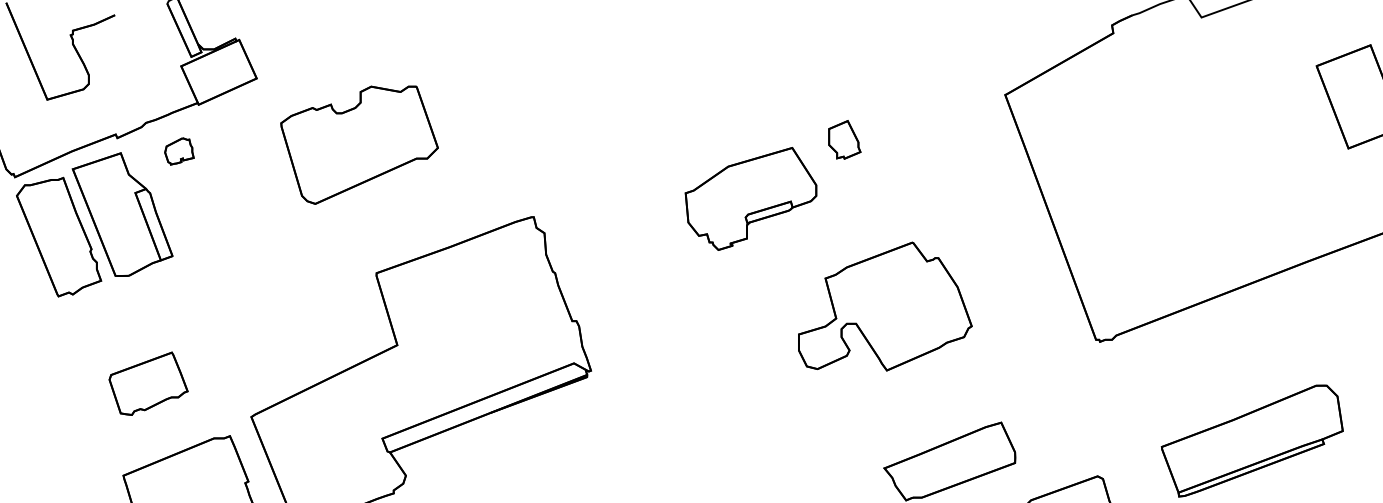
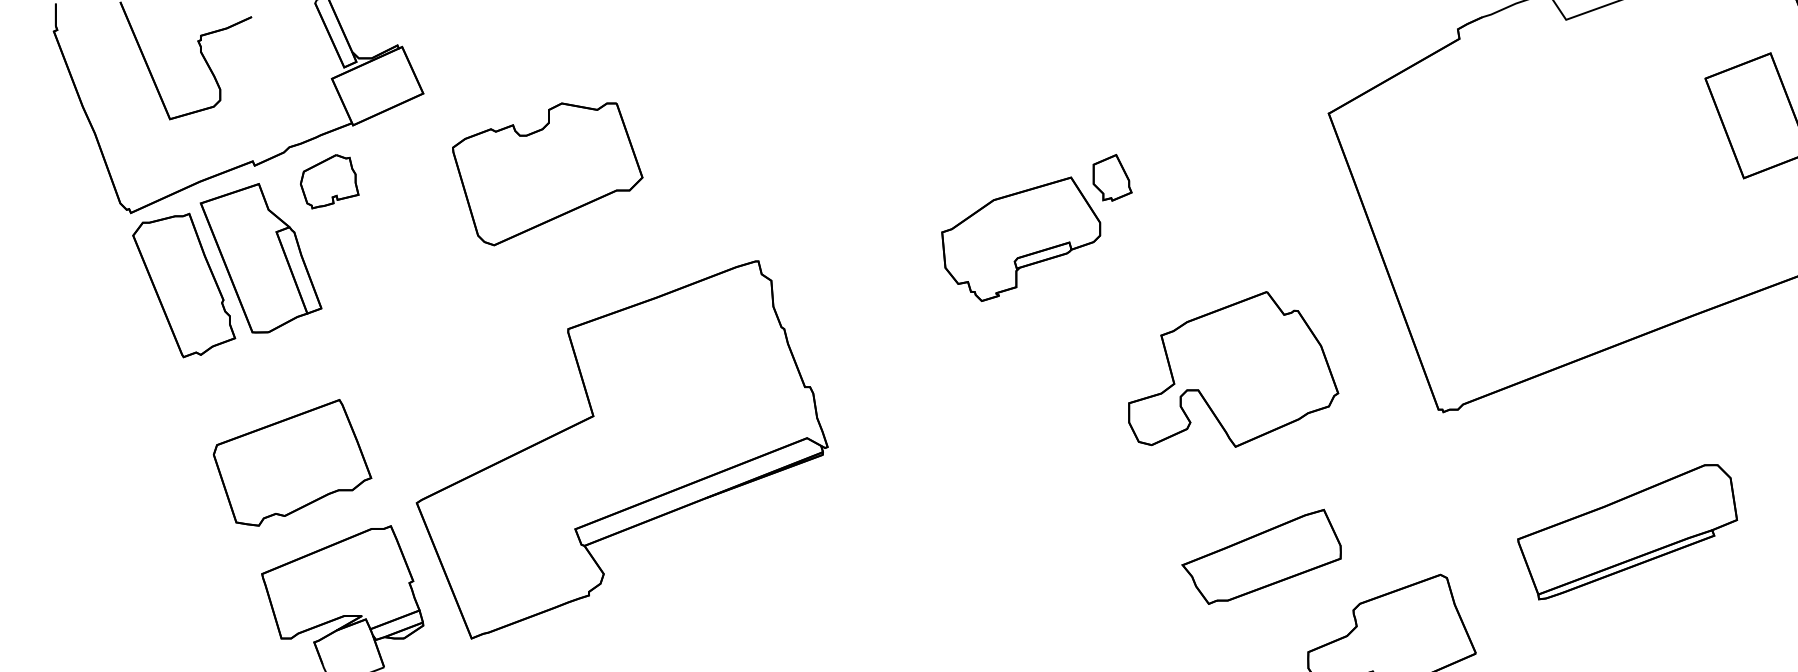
part: (844, 139) -> (1112, 177), moved
part: (179, 151) -> (329, 181), size x1.67
part: (885, 306) -> (1233, 369), moved
part: (148, 383) -> (292, 462), size x1.67

